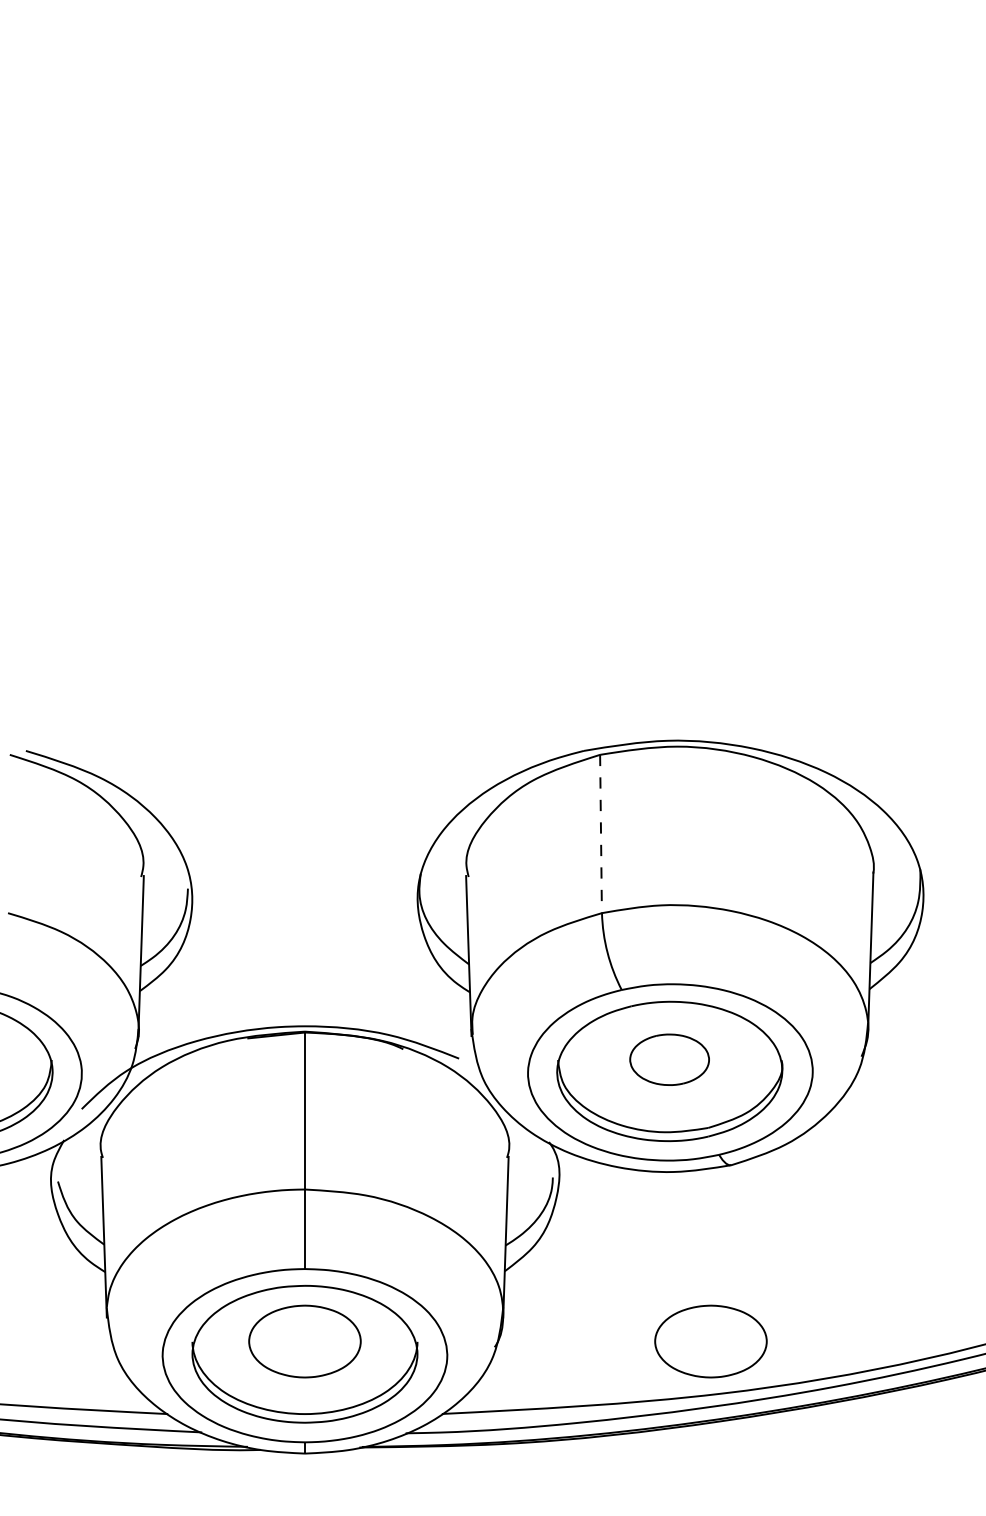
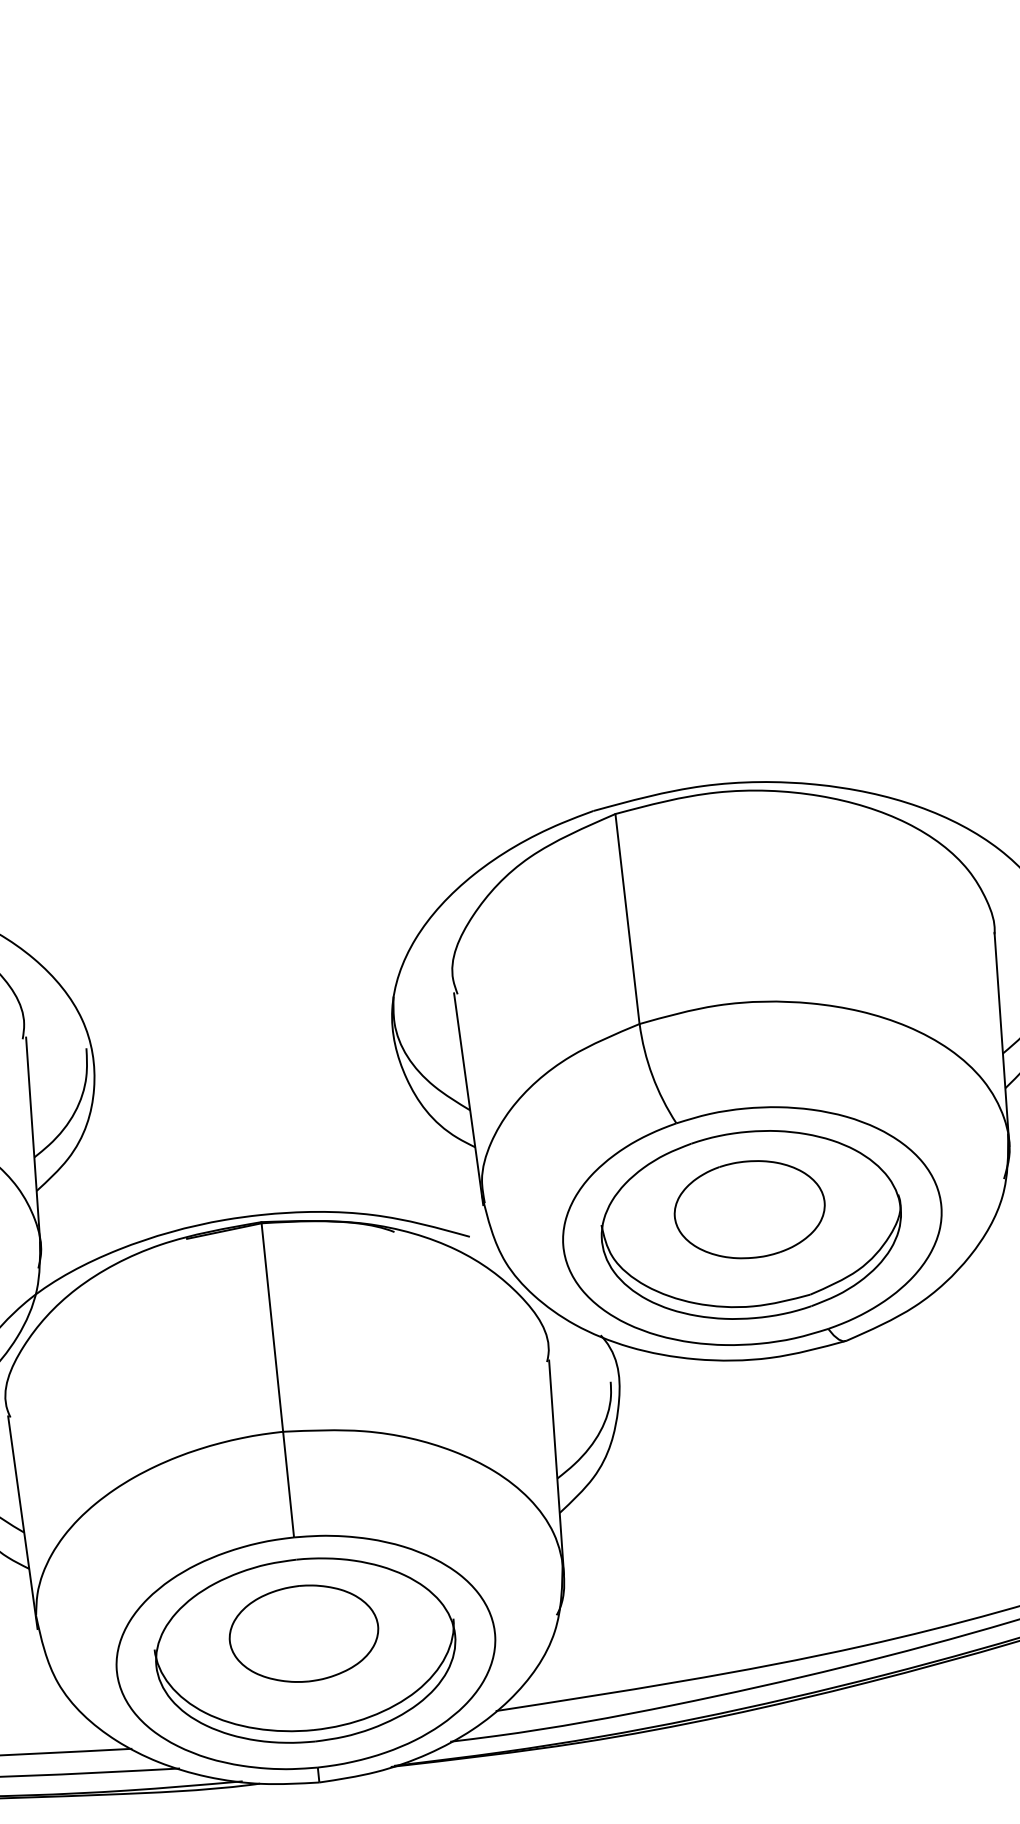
line: (601, 834) -> (628, 919), dashed -> solid
part: (669, 1059) -> (749, 1209), size x1.43
part: (710, 1341) -> (842, 1577), removed

